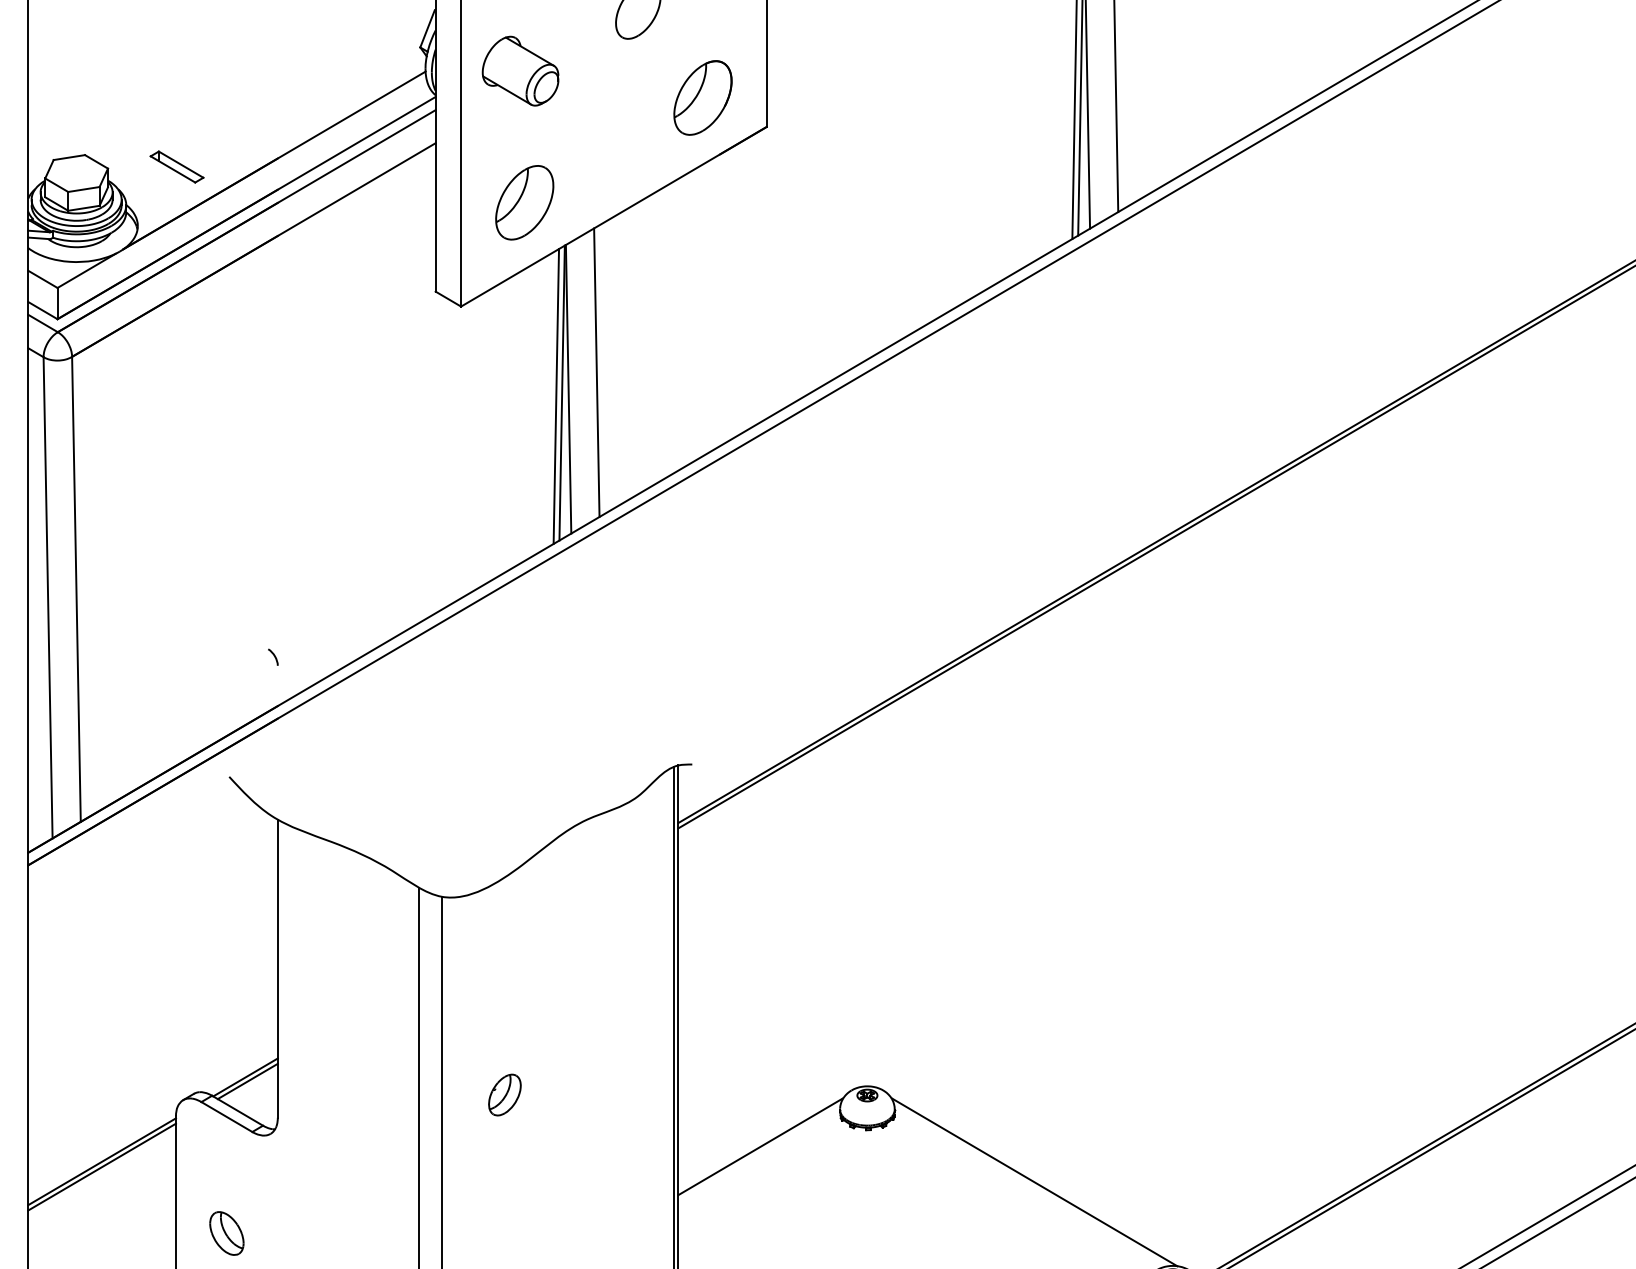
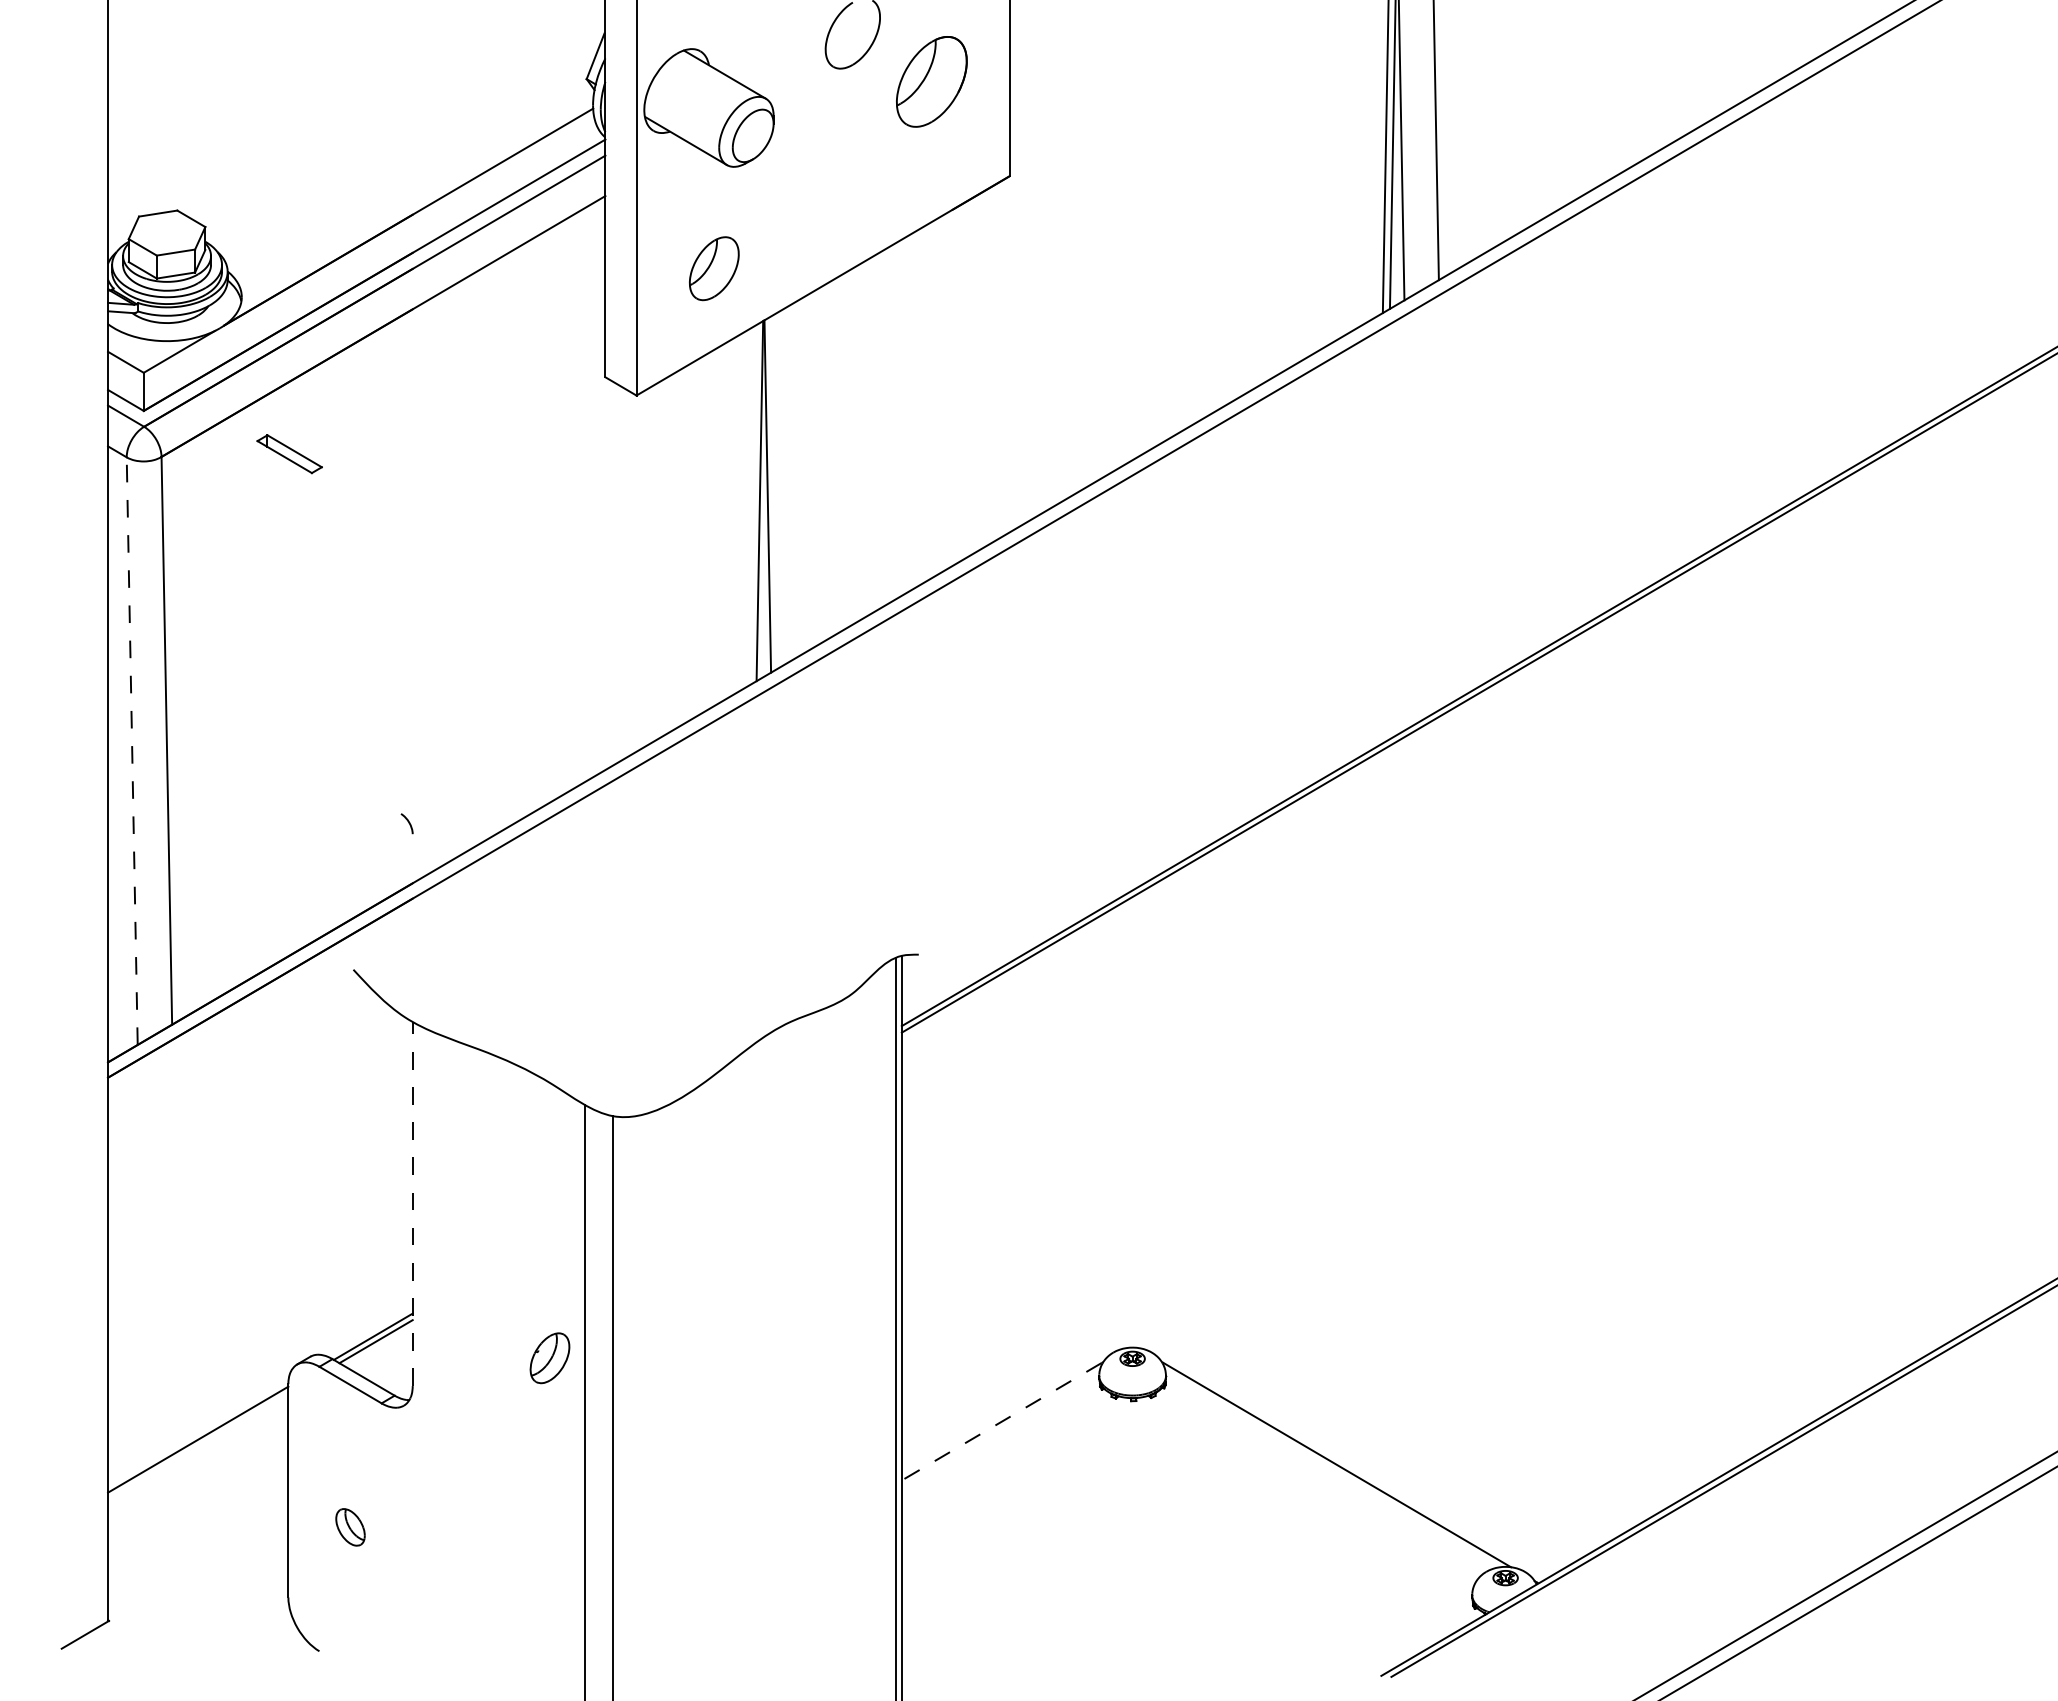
part: (520, 71) -> (709, 108), size x1.4
part: (702, 97) -> (931, 81), moved
part: (176, 167) -> (289, 454), moved
part: (524, 202) -> (714, 268), size x0.7
line: (596, 372) -> (801, 476), removed
line: (556, 396) -> (752, 505), removed
line: (48, 598) -> (132, 751), solid -> dashed
line: (277, 968) -> (412, 1203), solid -> dashed
part: (504, 1095) -> (549, 1358), moved
line: (760, 1146) -> (1001, 1421), solid -> dashed
line: (102, 1167) -> (198, 1446), removed
part: (226, 1233) -> (350, 1527), size x0.7

